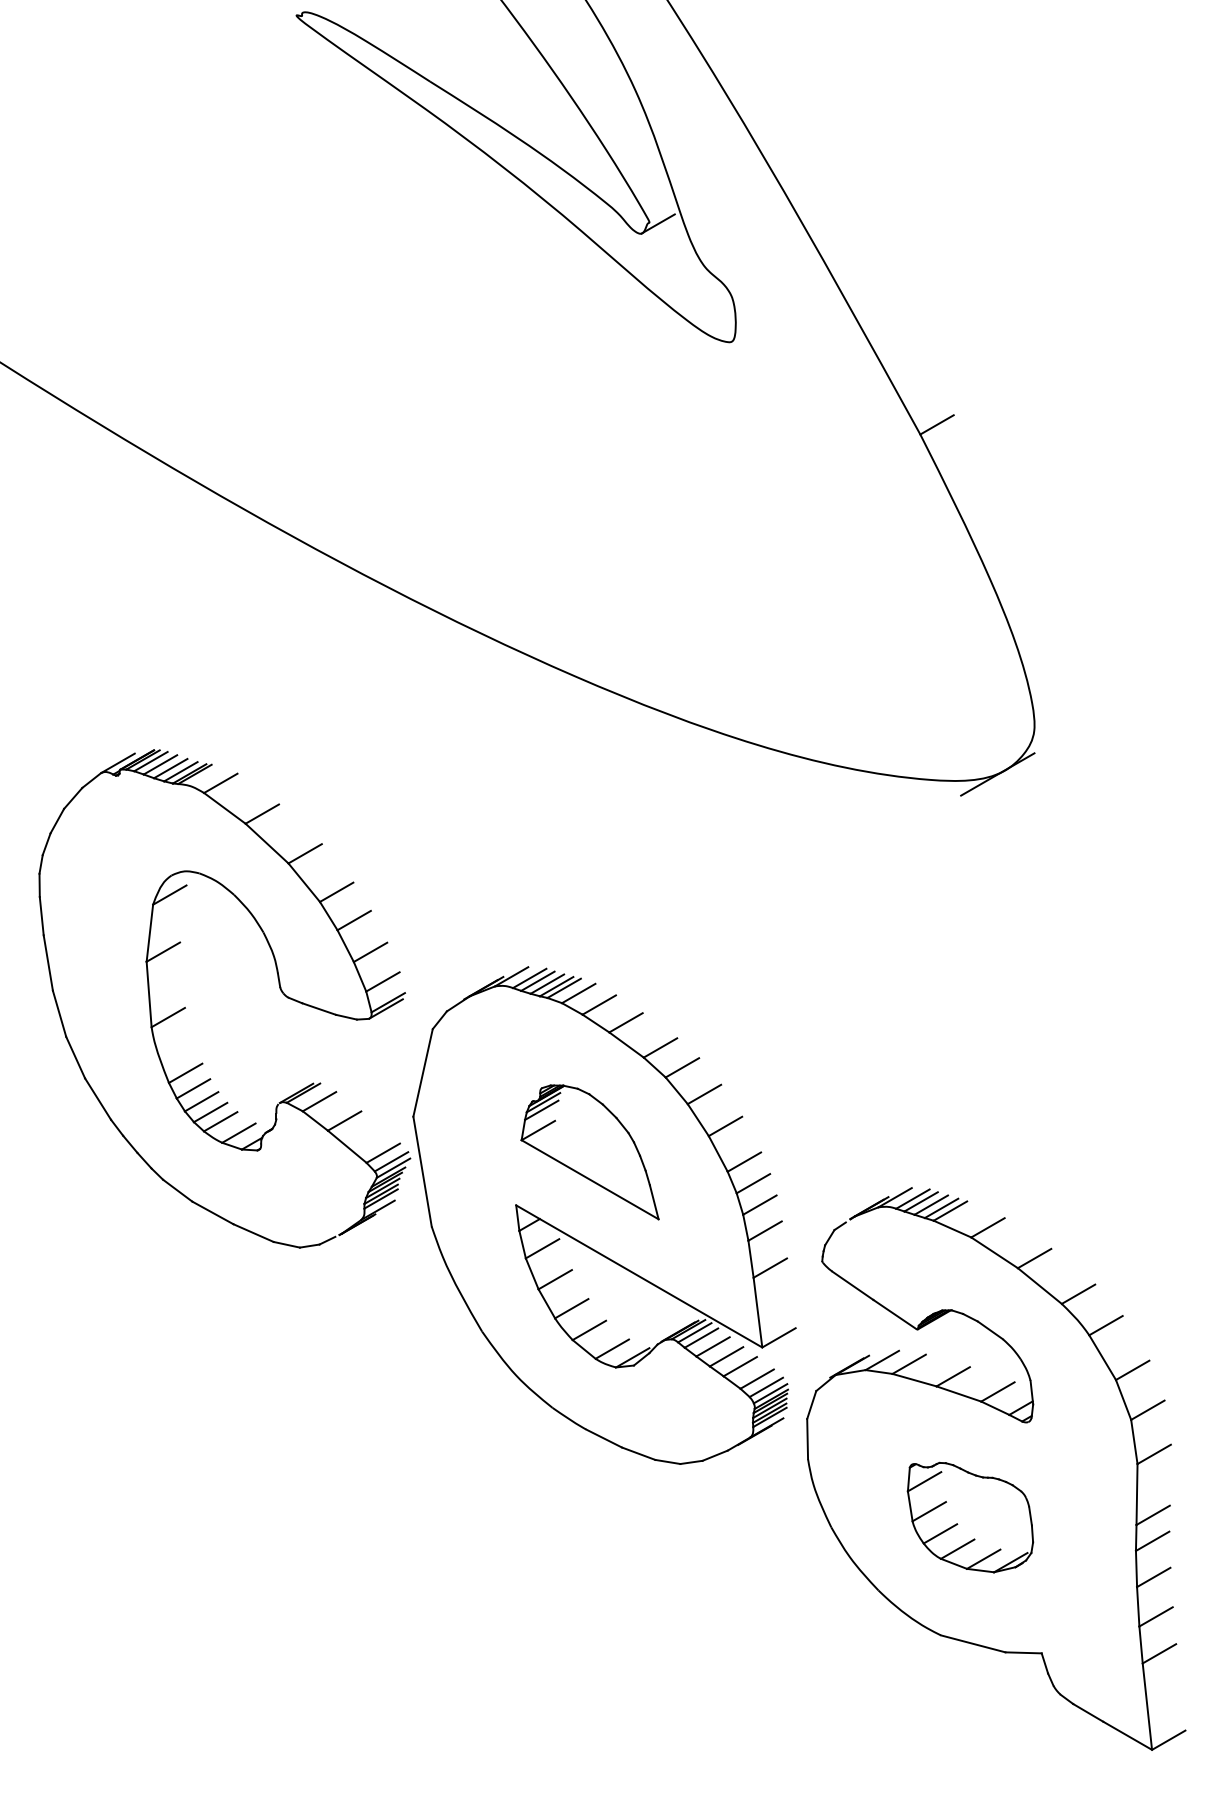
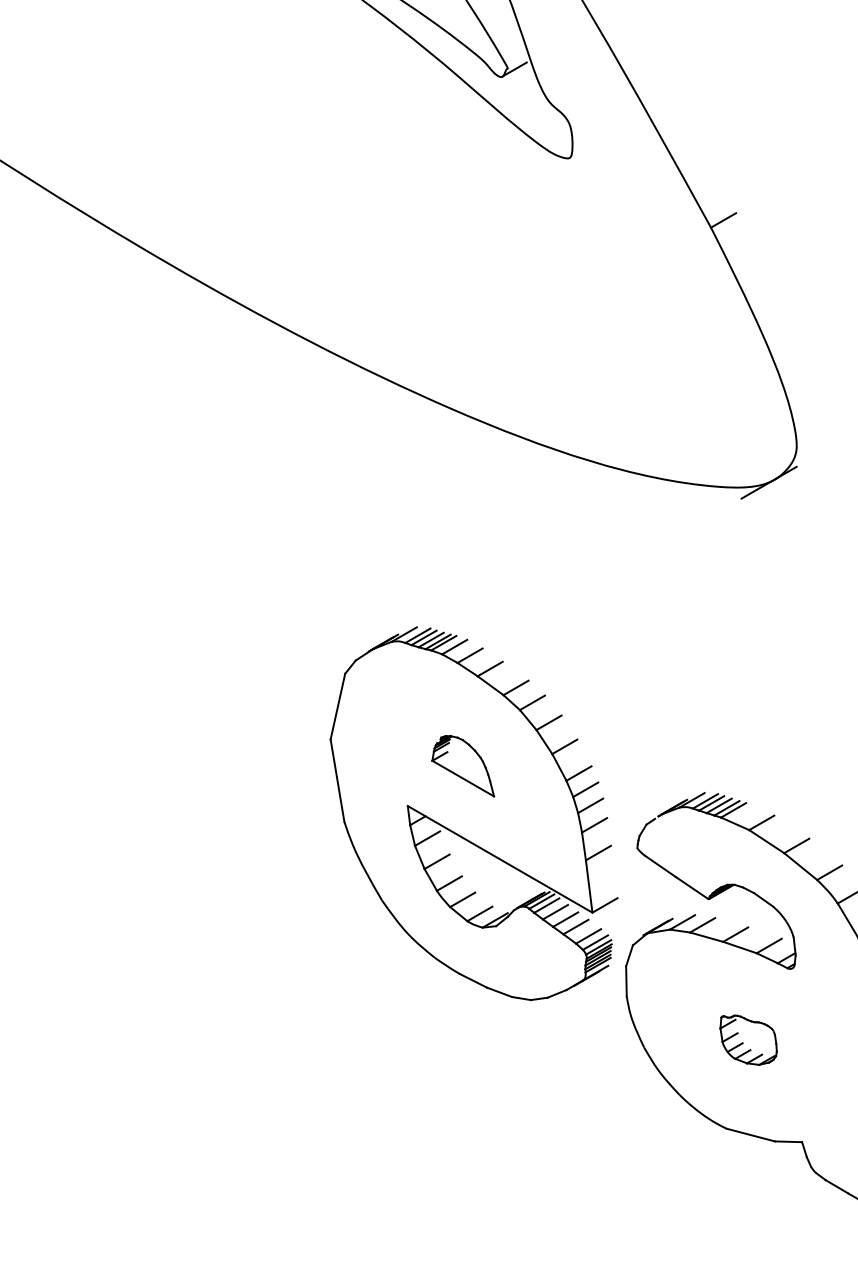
part: (185, 1006) -> (159, 656), removed
part: (589, 1152) -> (462, 766), size x0.6
part: (970, 1517) -> (748, 1040), size x0.6

